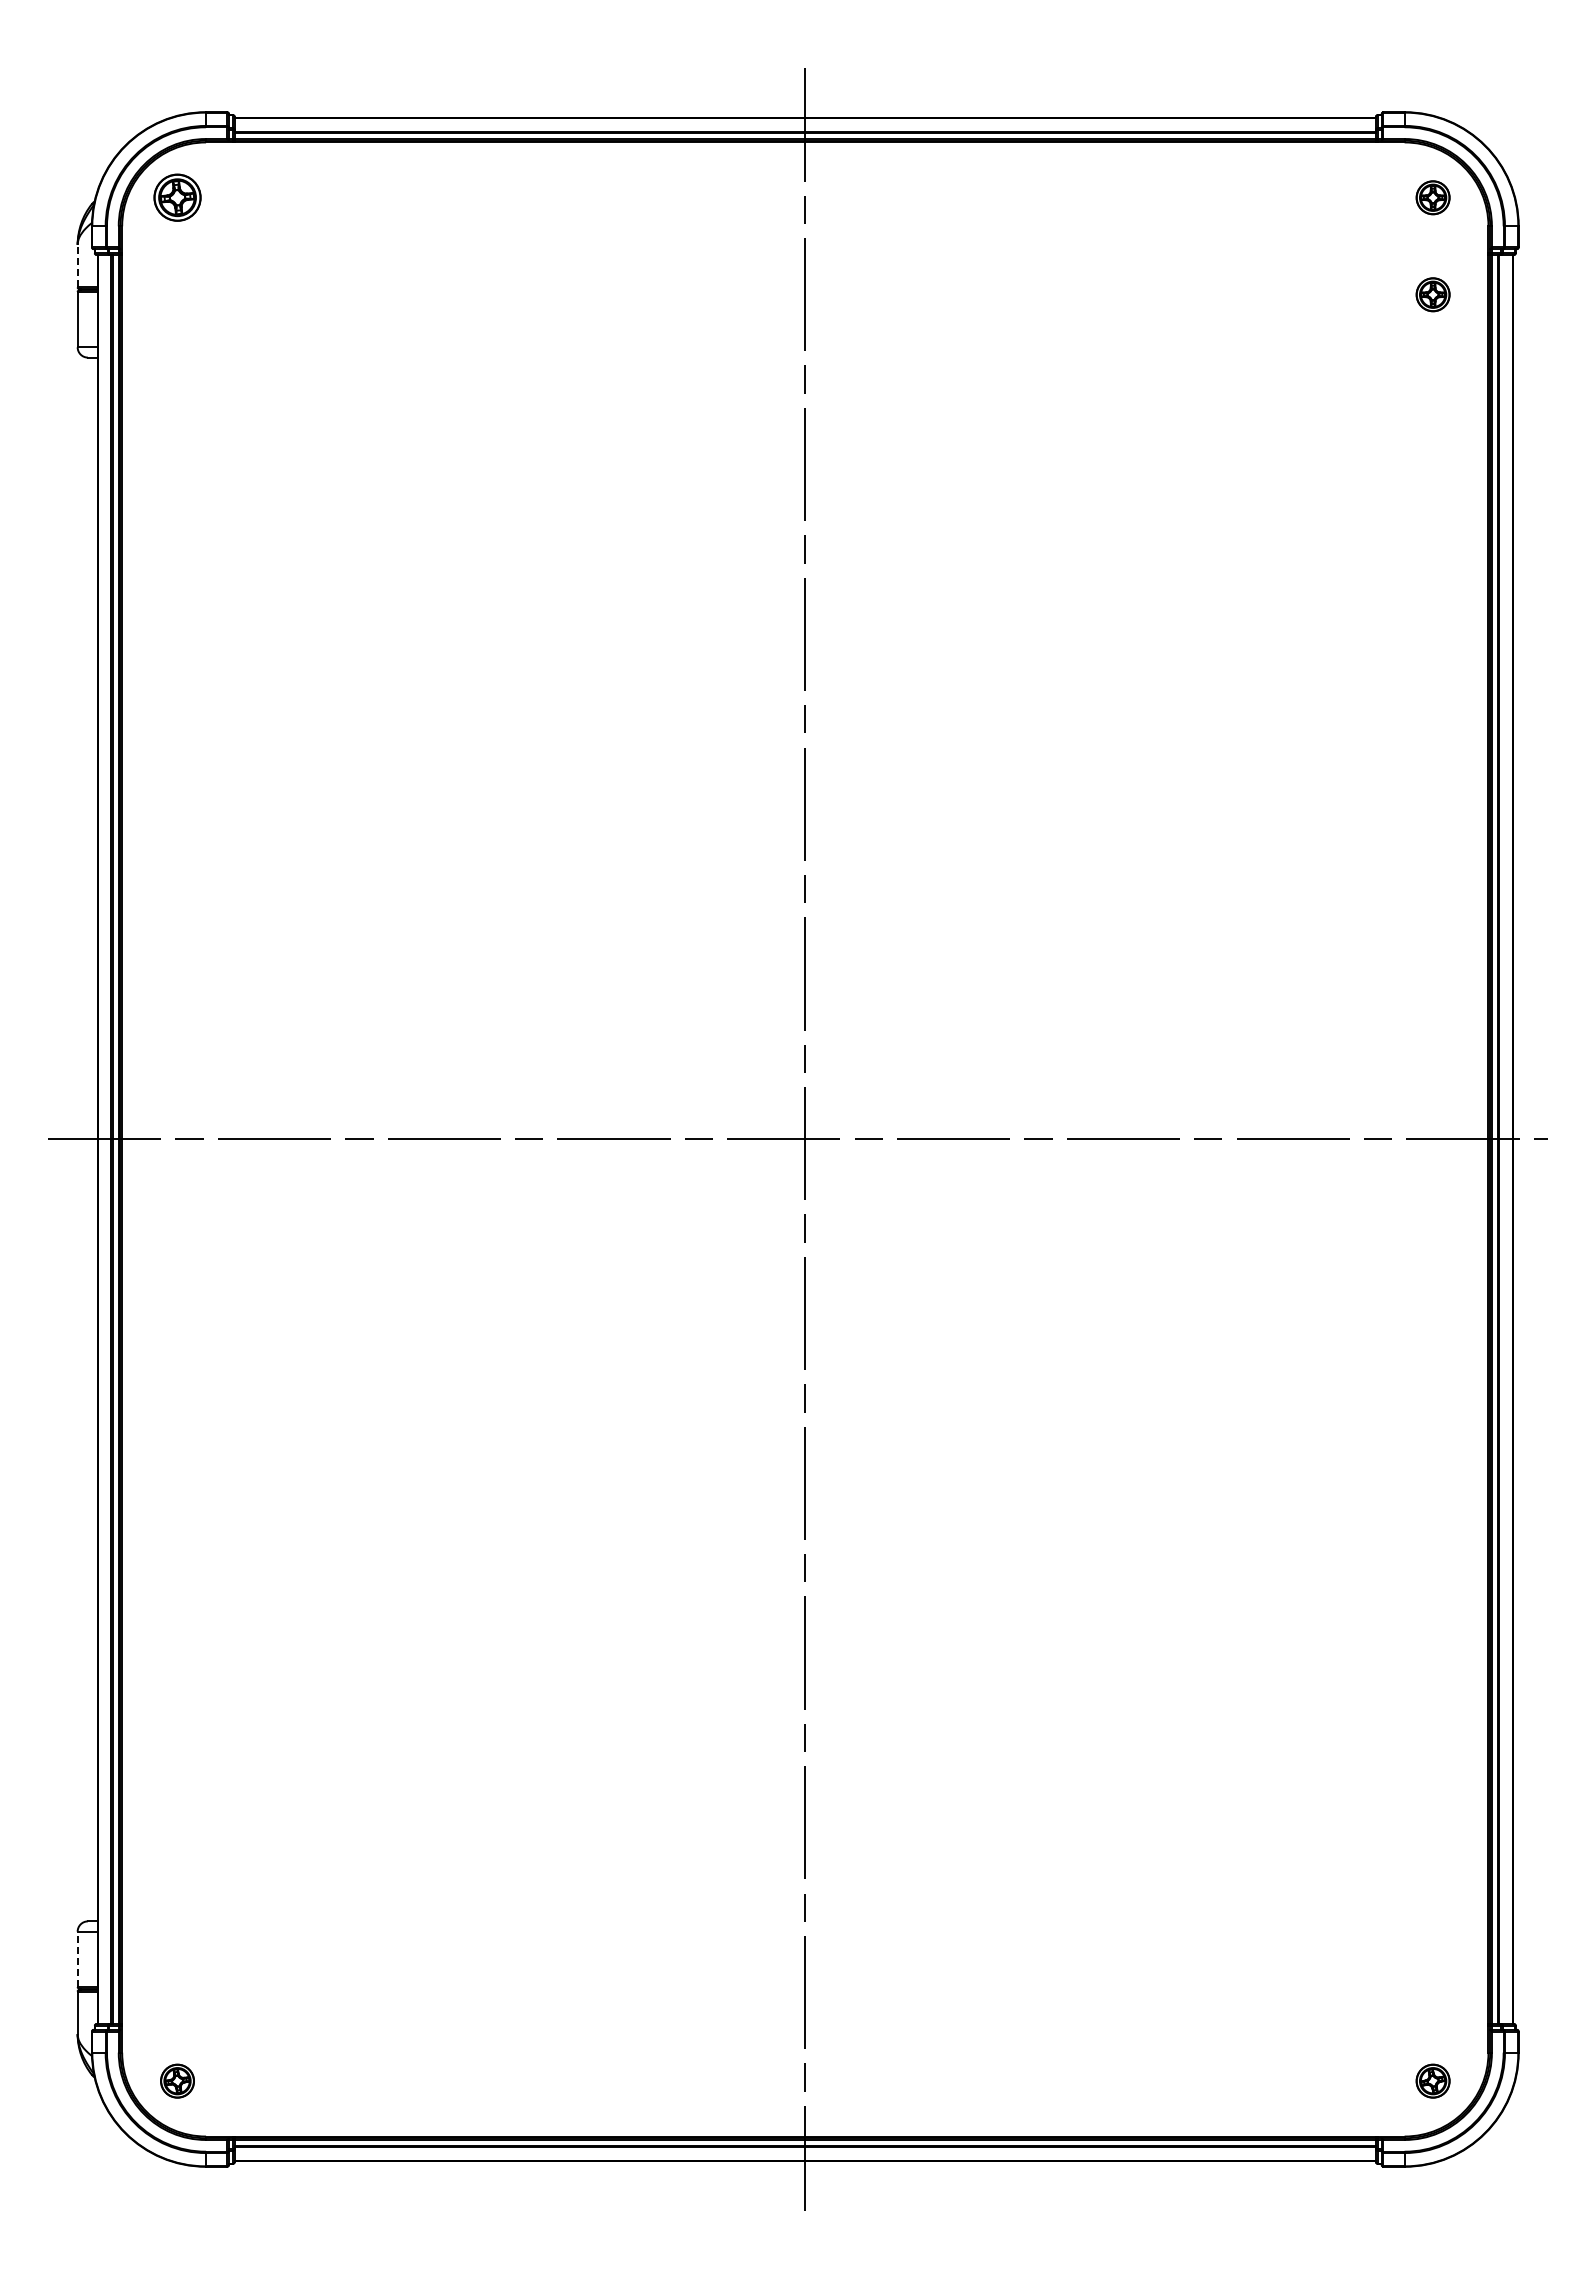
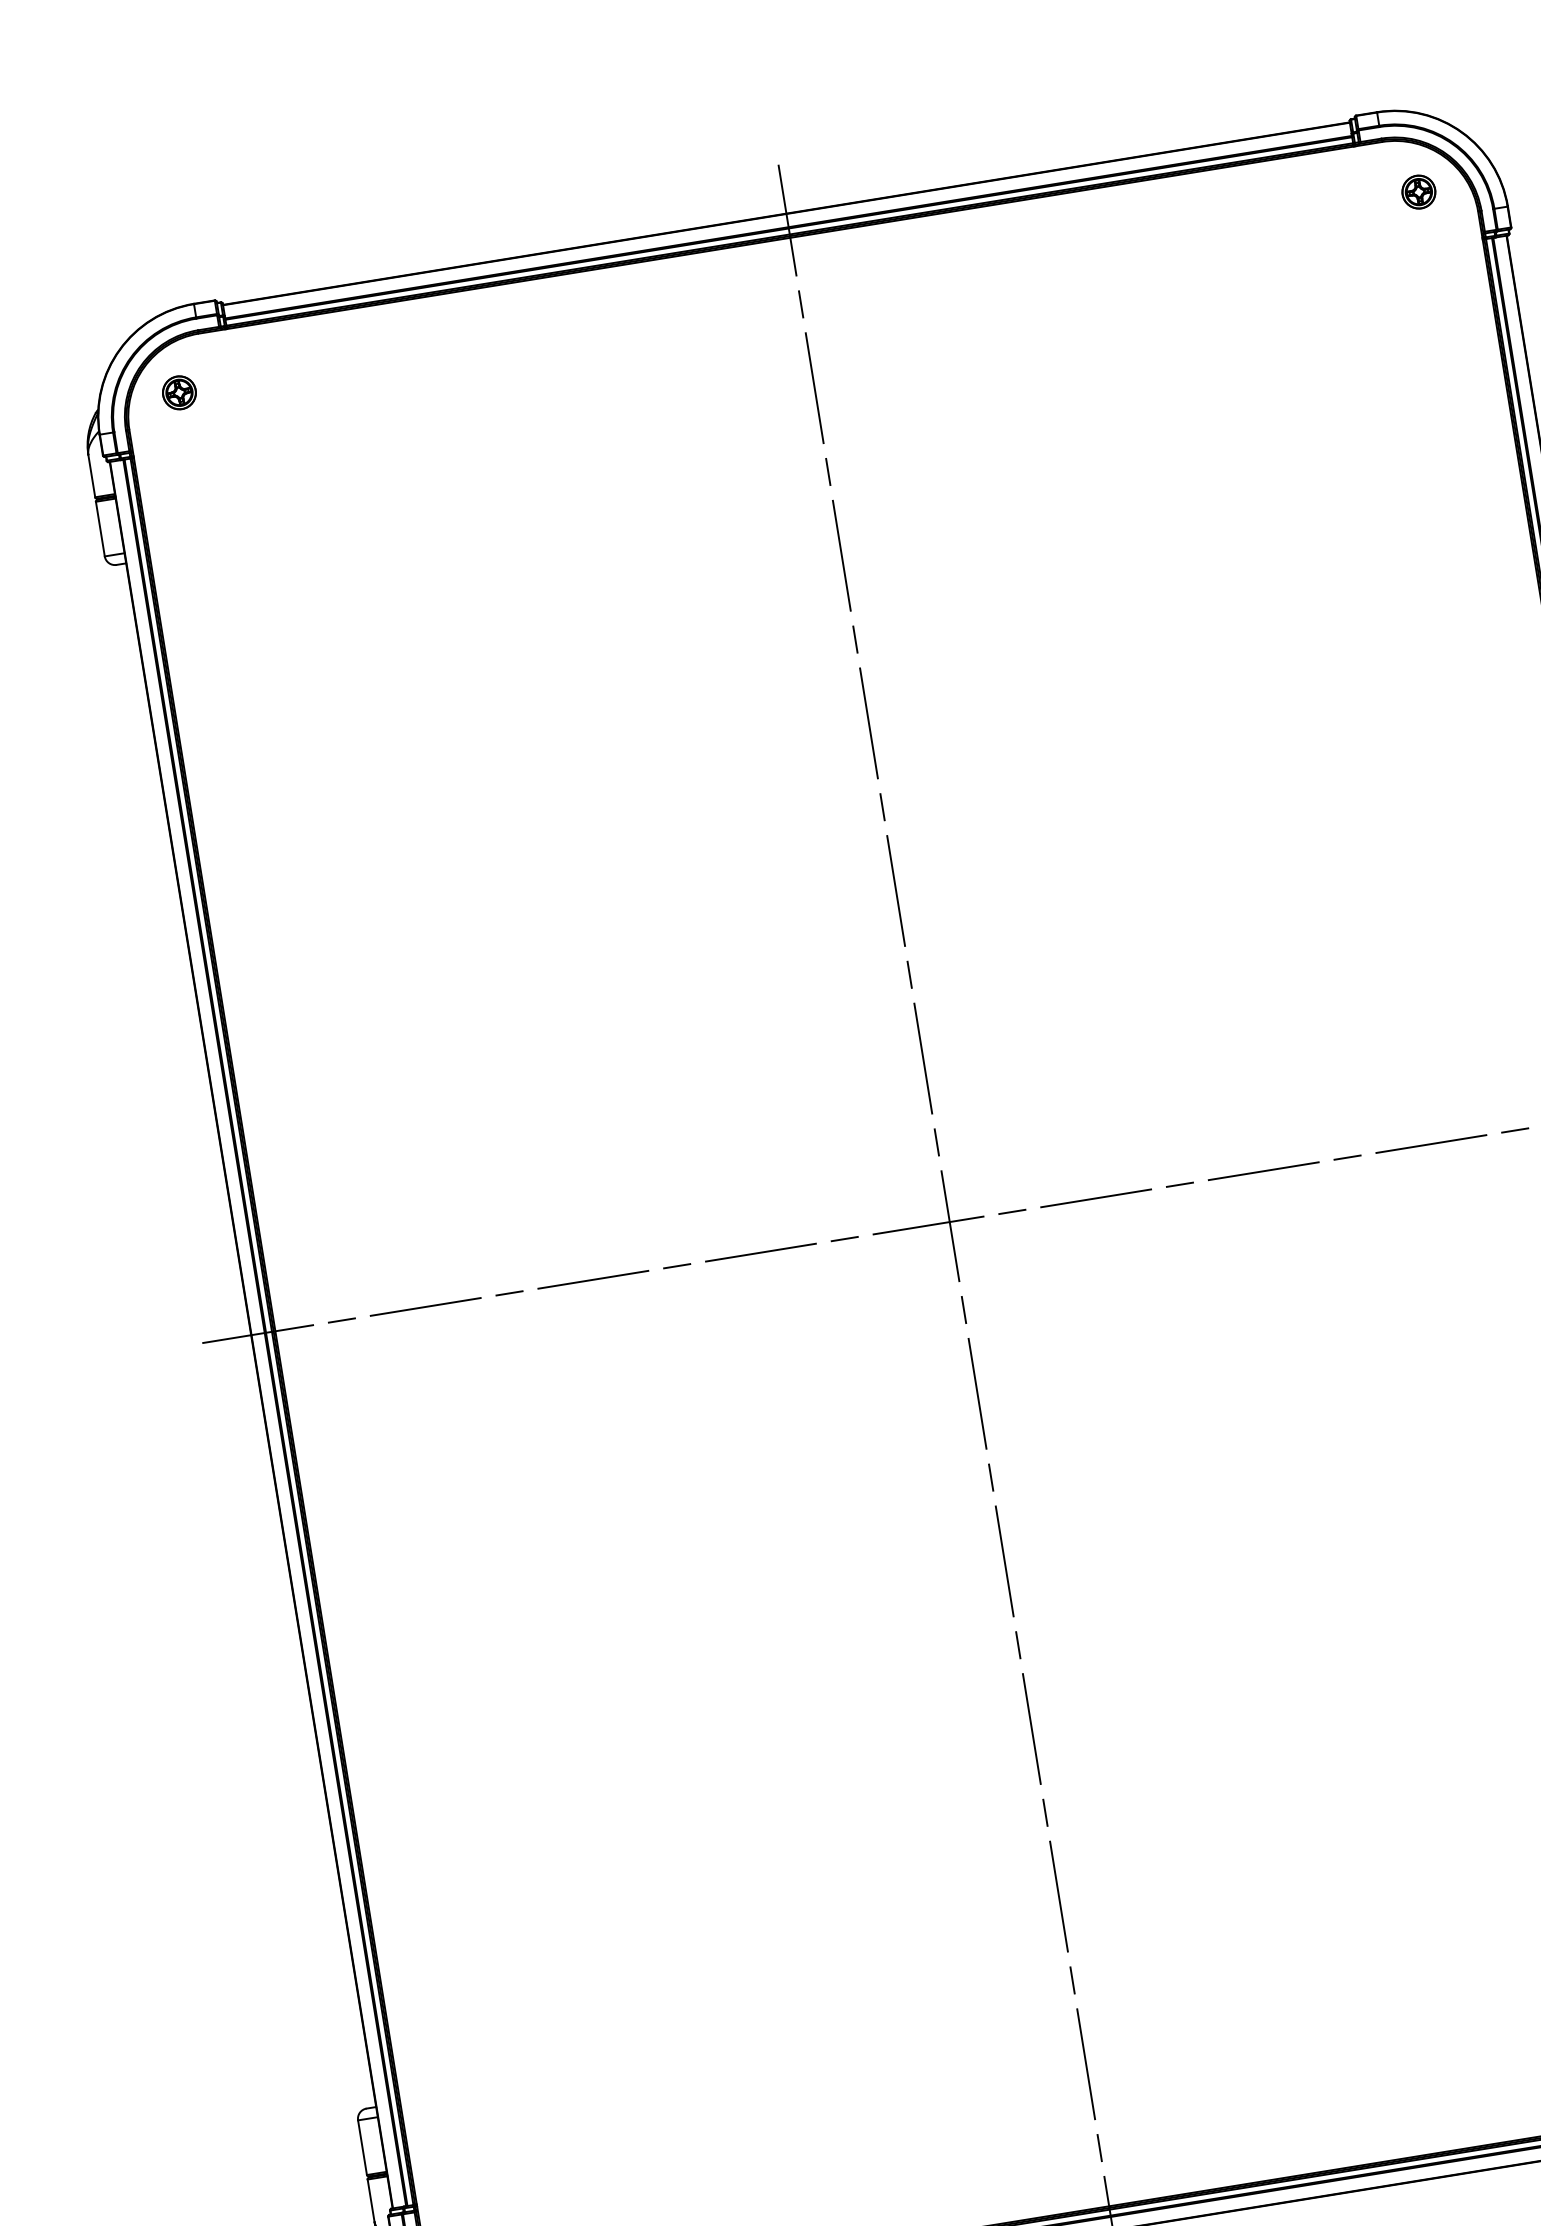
part: (177, 197) -> (179, 392), size x0.71
line: (77, 265) -> (91, 475), dashed -> solid
part: (1432, 294) -> (1433, 287), removed
line: (77, 1959) -> (362, 2147), dashed -> solid

